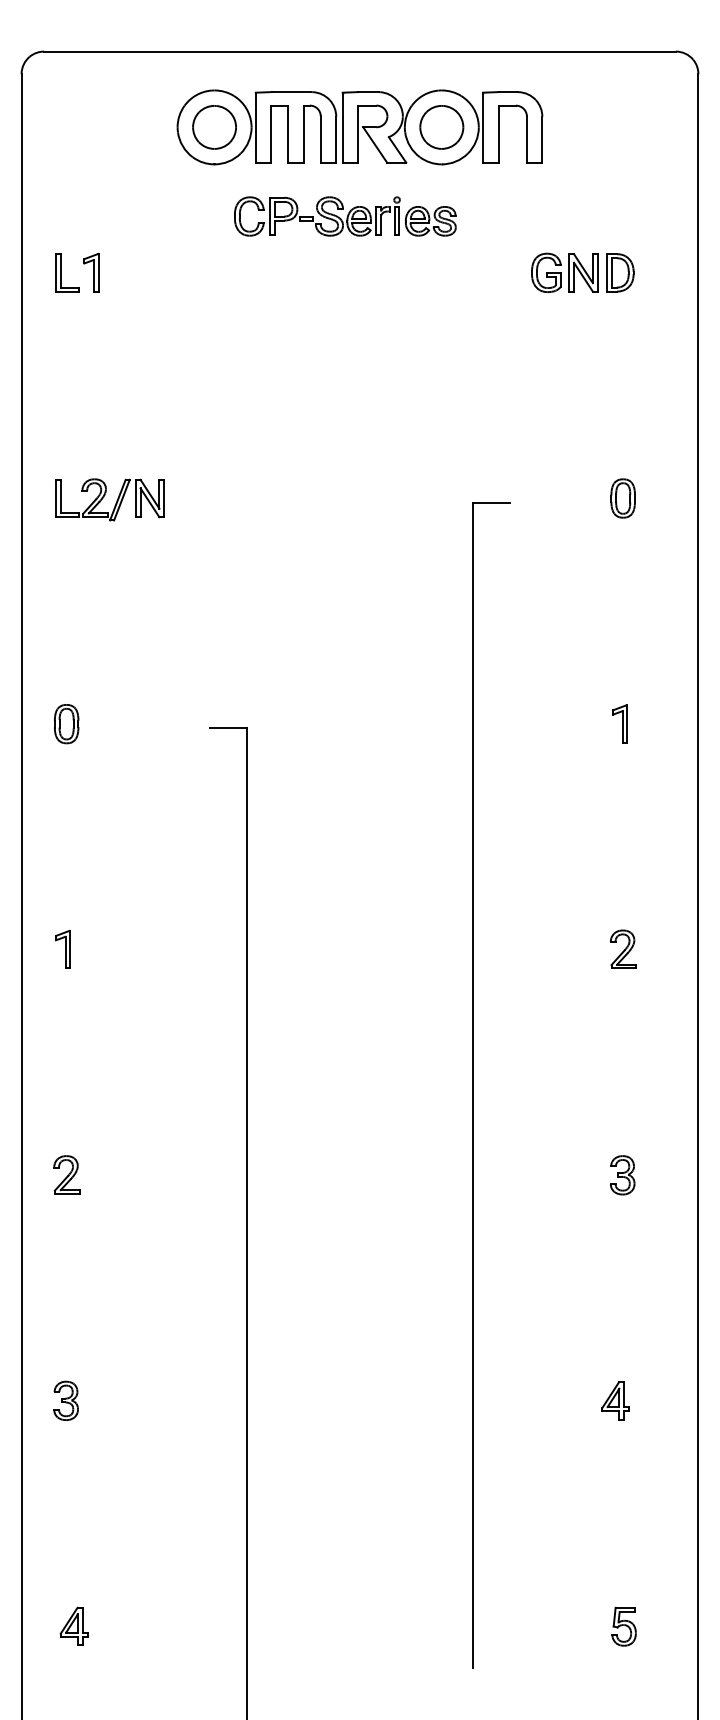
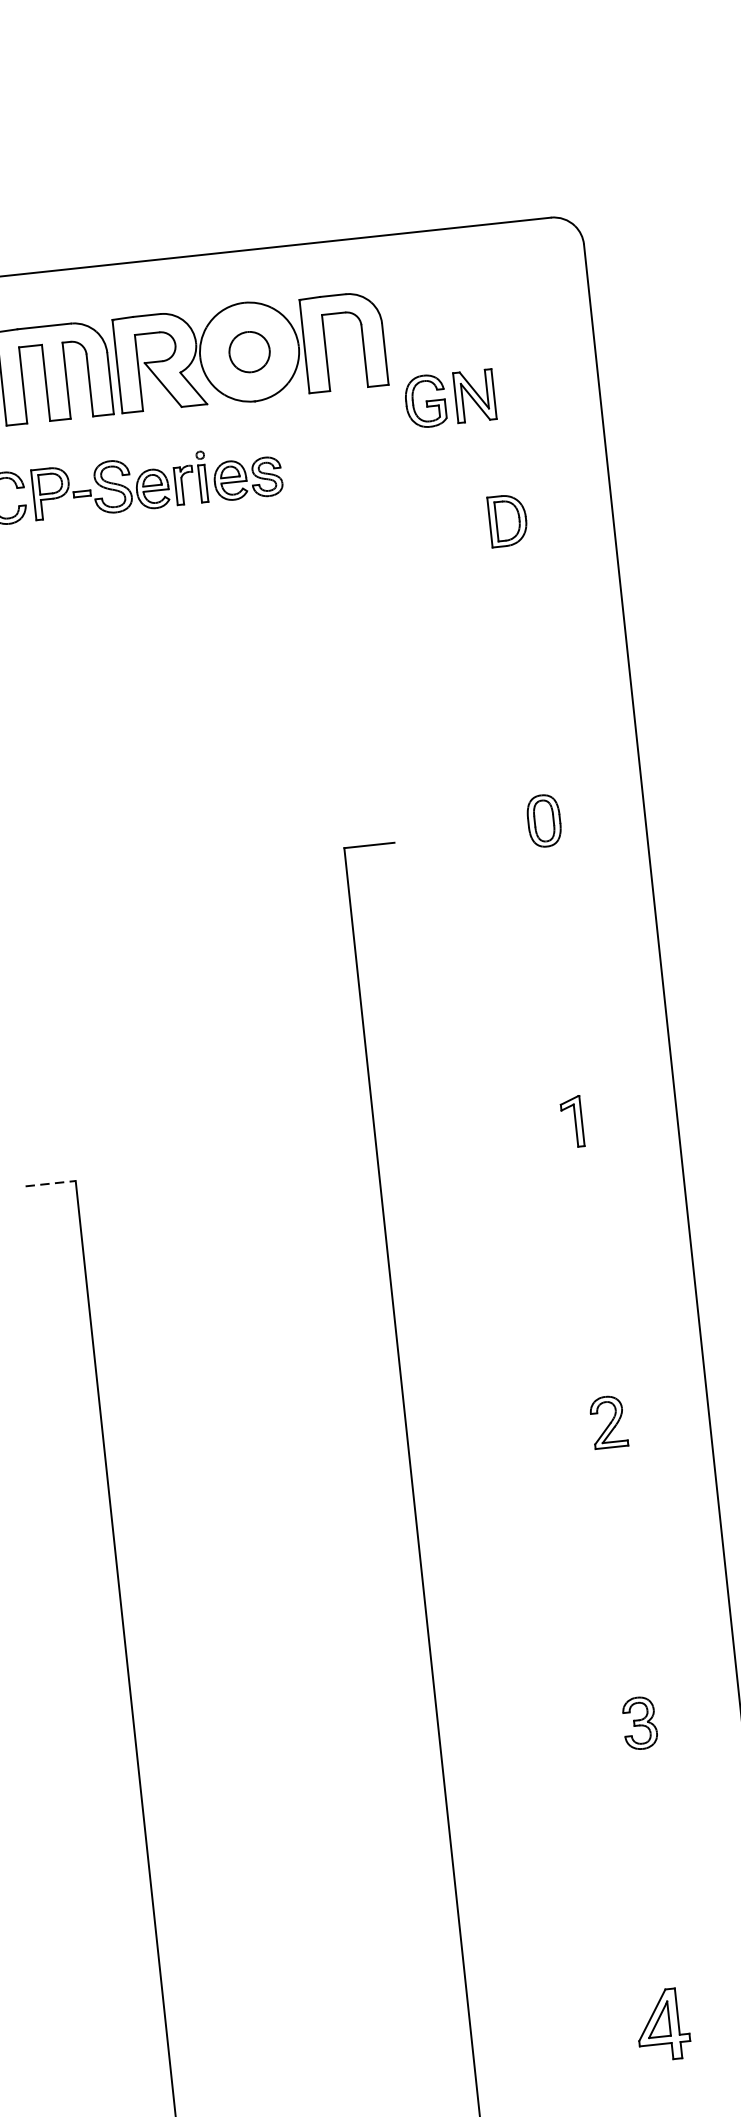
part: (441, 127) -> (249, 352), size x0.7
part: (564, 272) -> (449, 398), moved
line: (228, 728) -> (50, 1183), solid -> dashed
part: (615, 1400) -> (662, 2024), size x1.4

